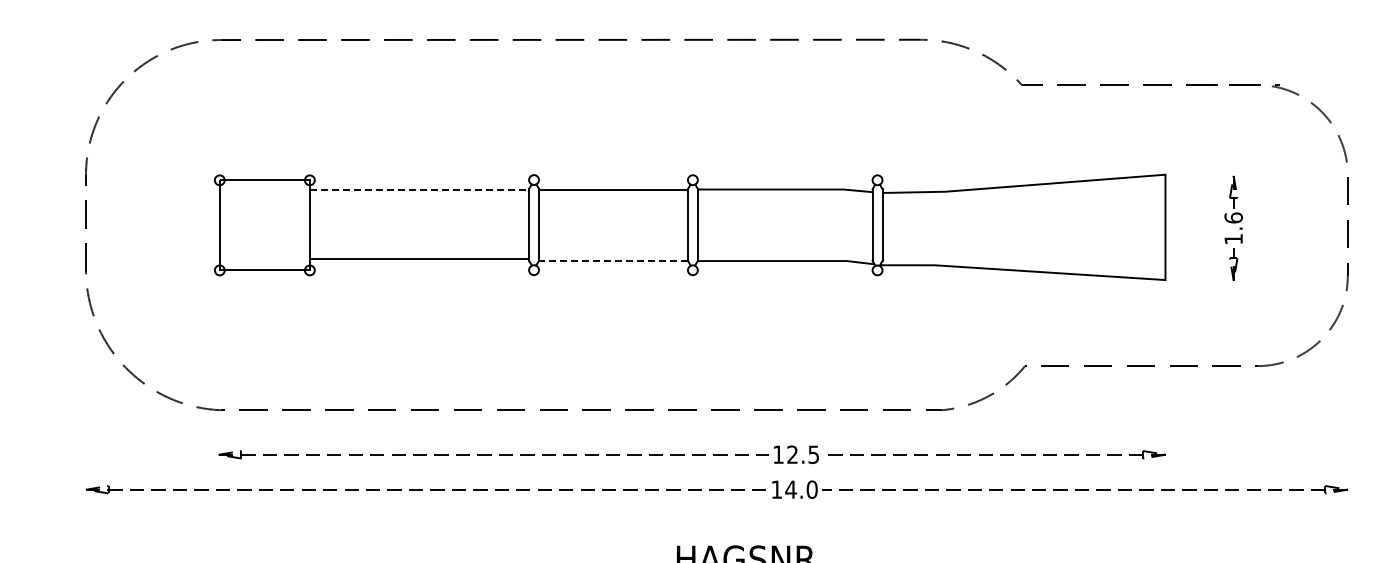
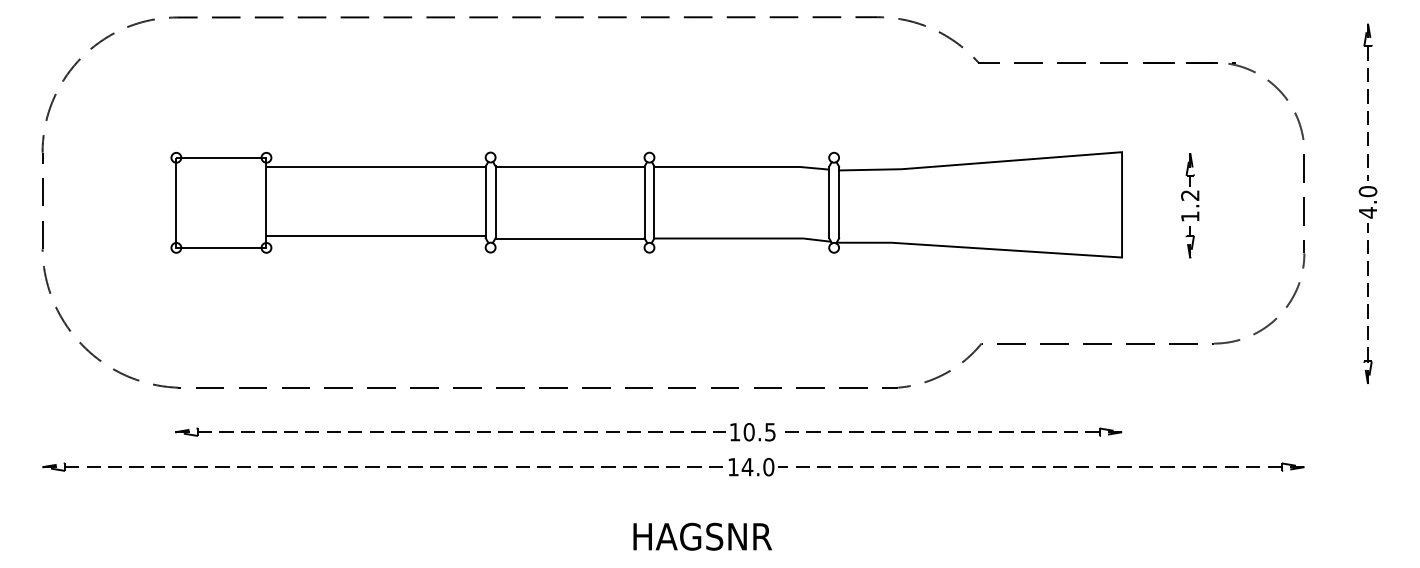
line: (419, 189) -> (376, 166), dashed -> solid
text: (1233, 217) -> (1190, 194), 1.6 -> 1.2
line: (613, 261) -> (570, 238), dashed -> solid
text: (791, 455) -> (748, 432), 12.5 -> 10.5

